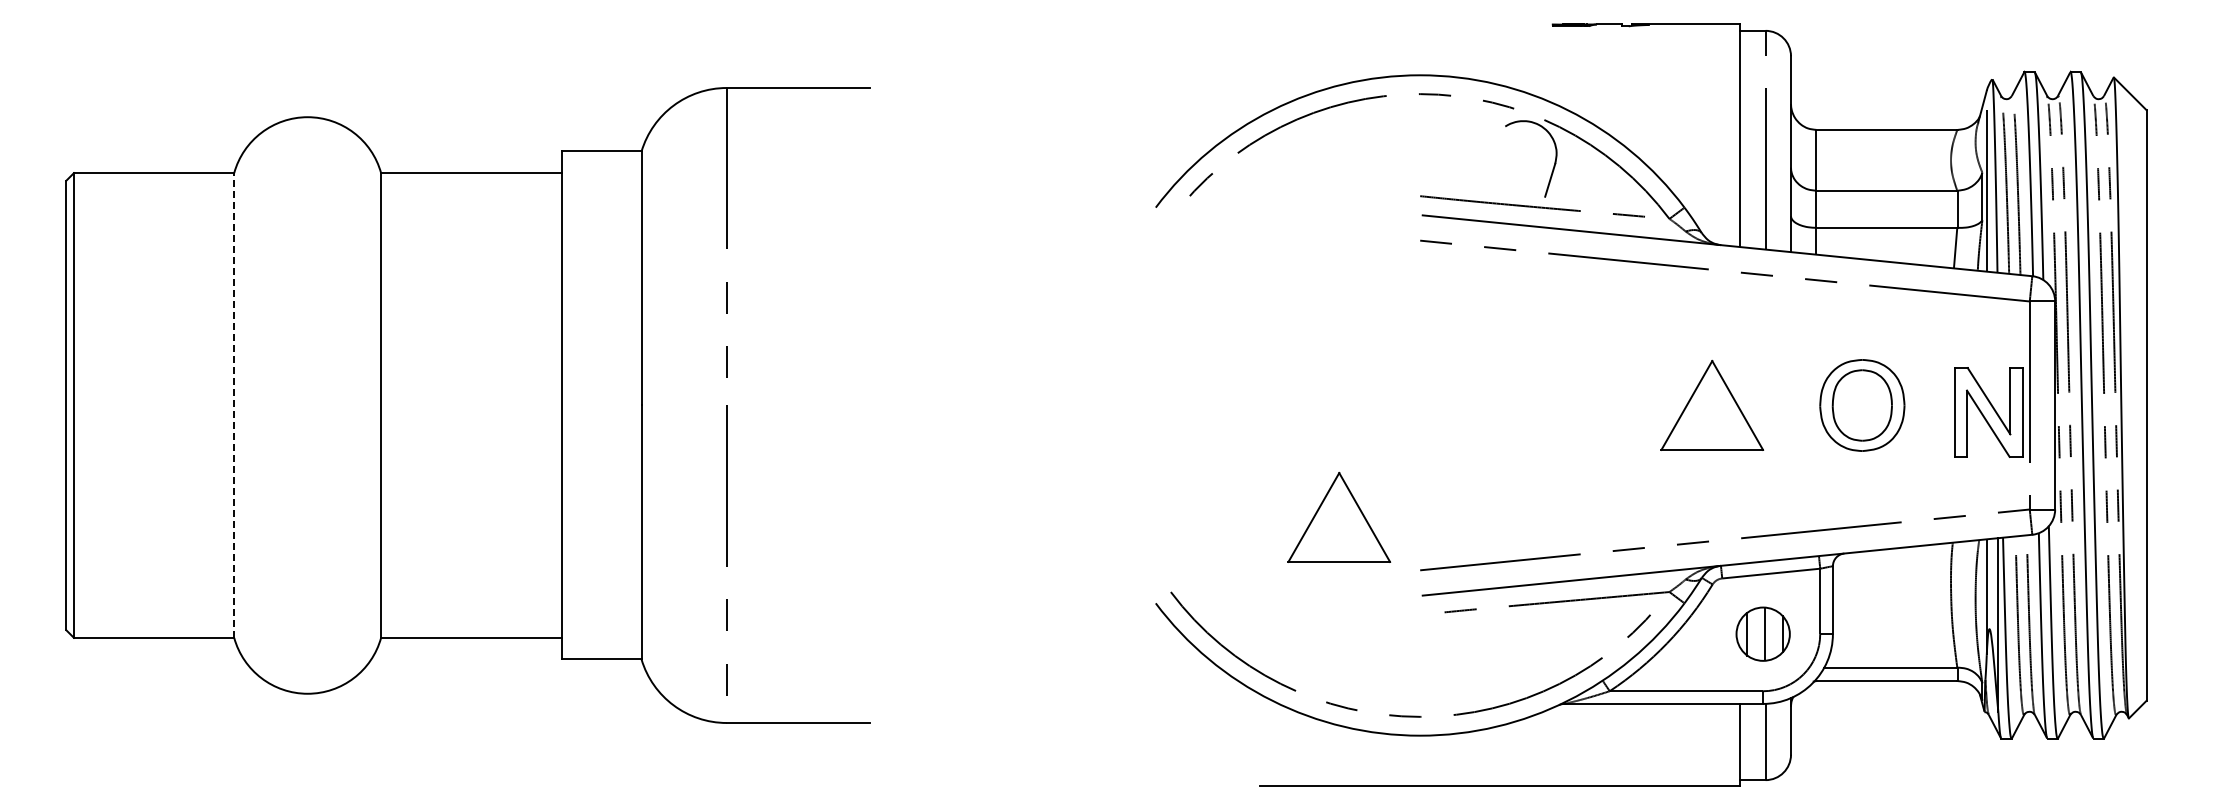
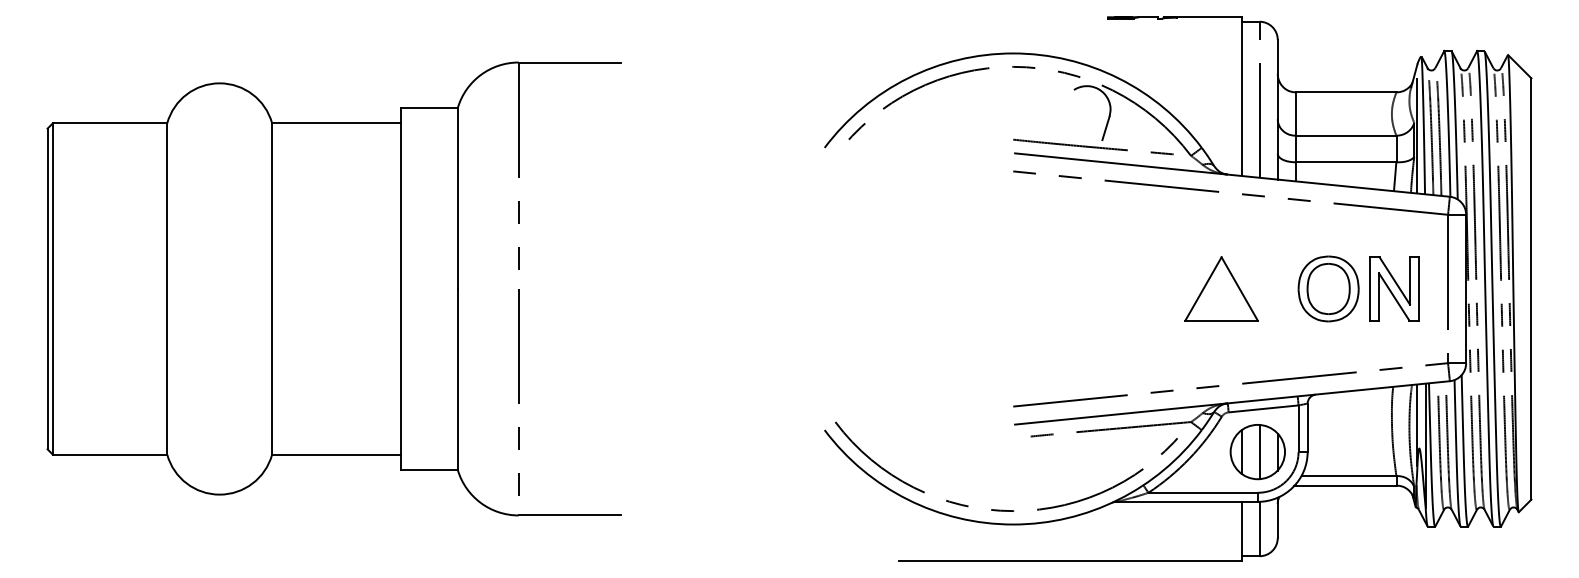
line: (234, 405) -> (167, 289), dashed -> solid
part: (1988, 412) -> (1394, 289), moved
part: (1339, 516) -> (955, 368), removed
part: (1763, 634) -> (1258, 452), size x1.43

